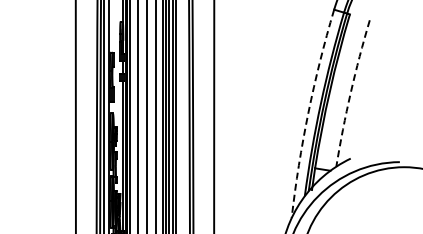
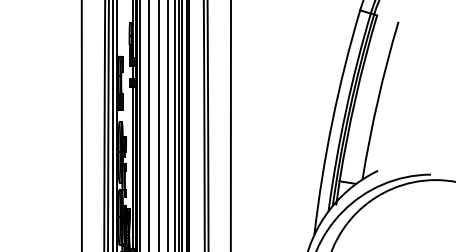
arc: (350, 92) -> (377, 99), dashed -> solid
arc: (308, 112) -> (332, 121), dashed -> solid

